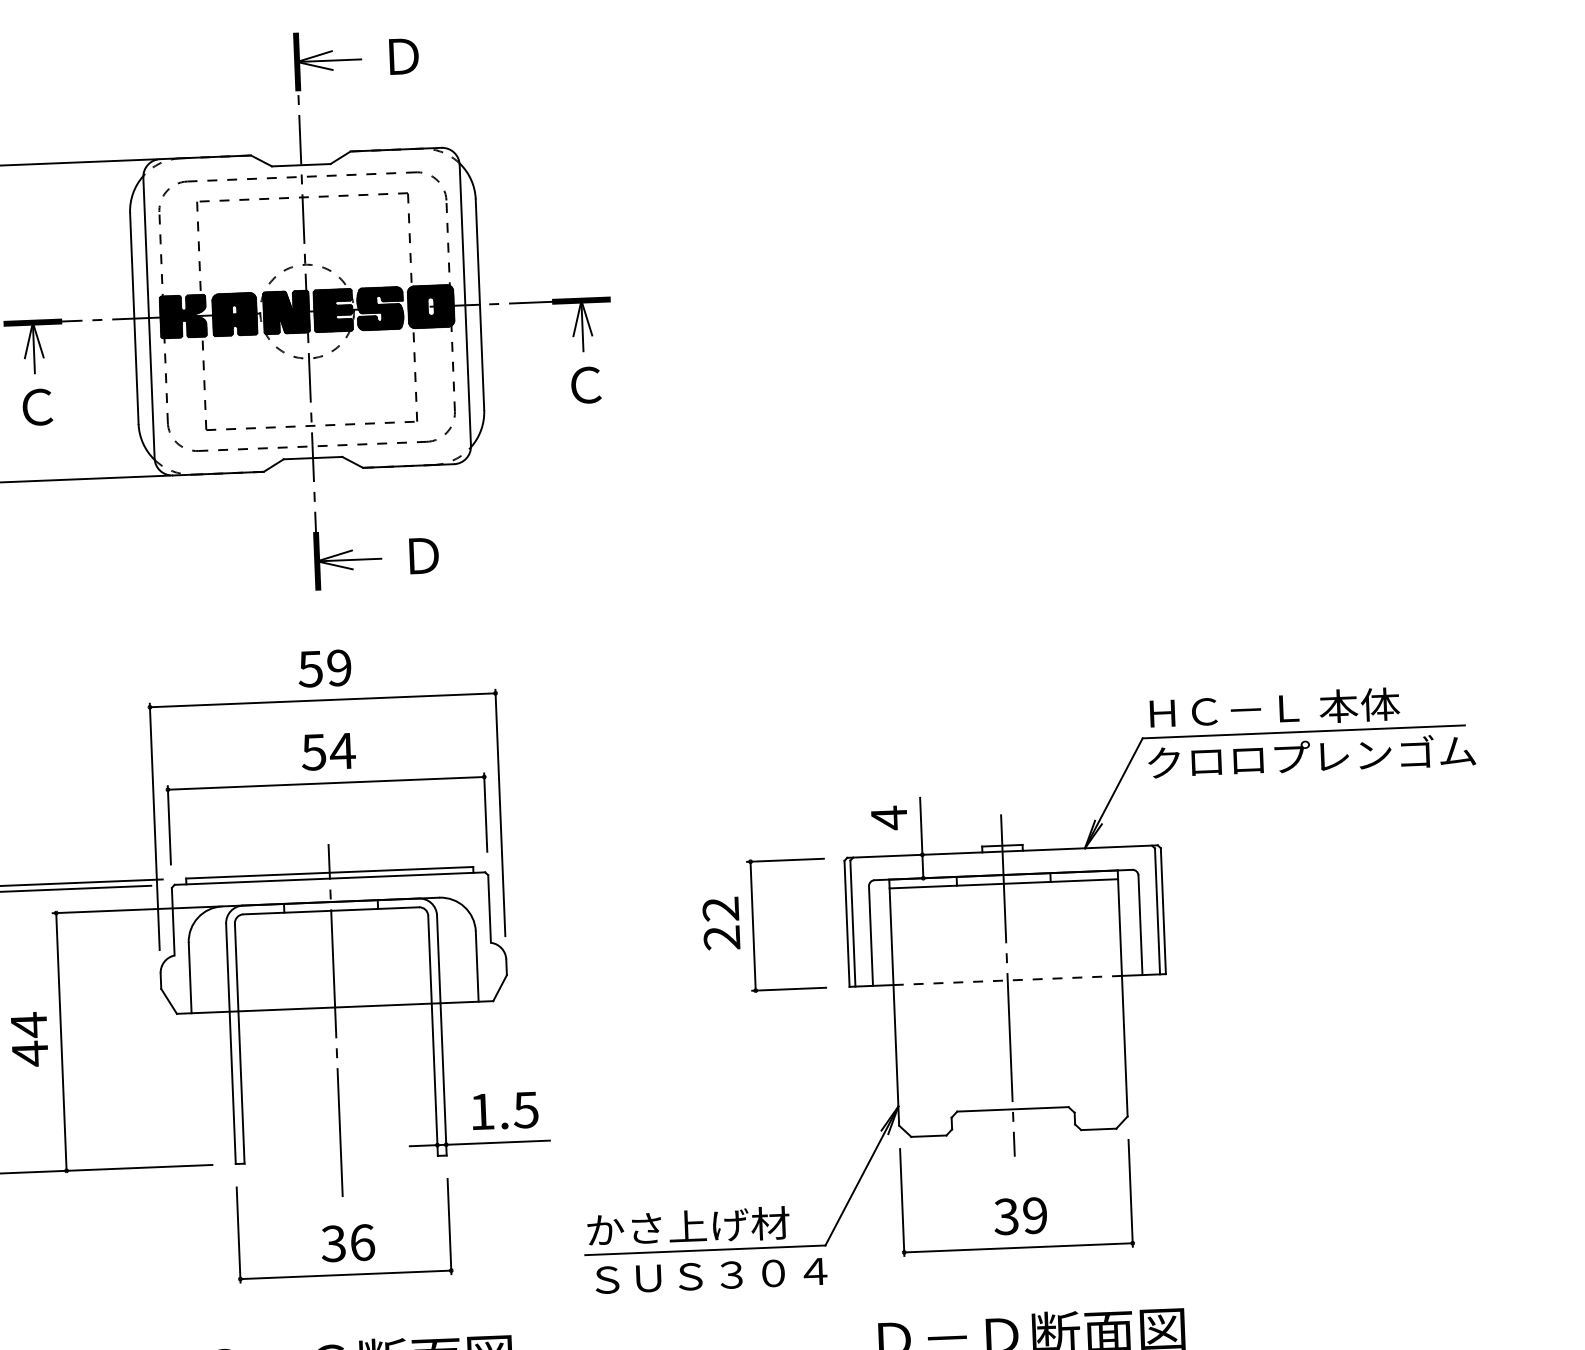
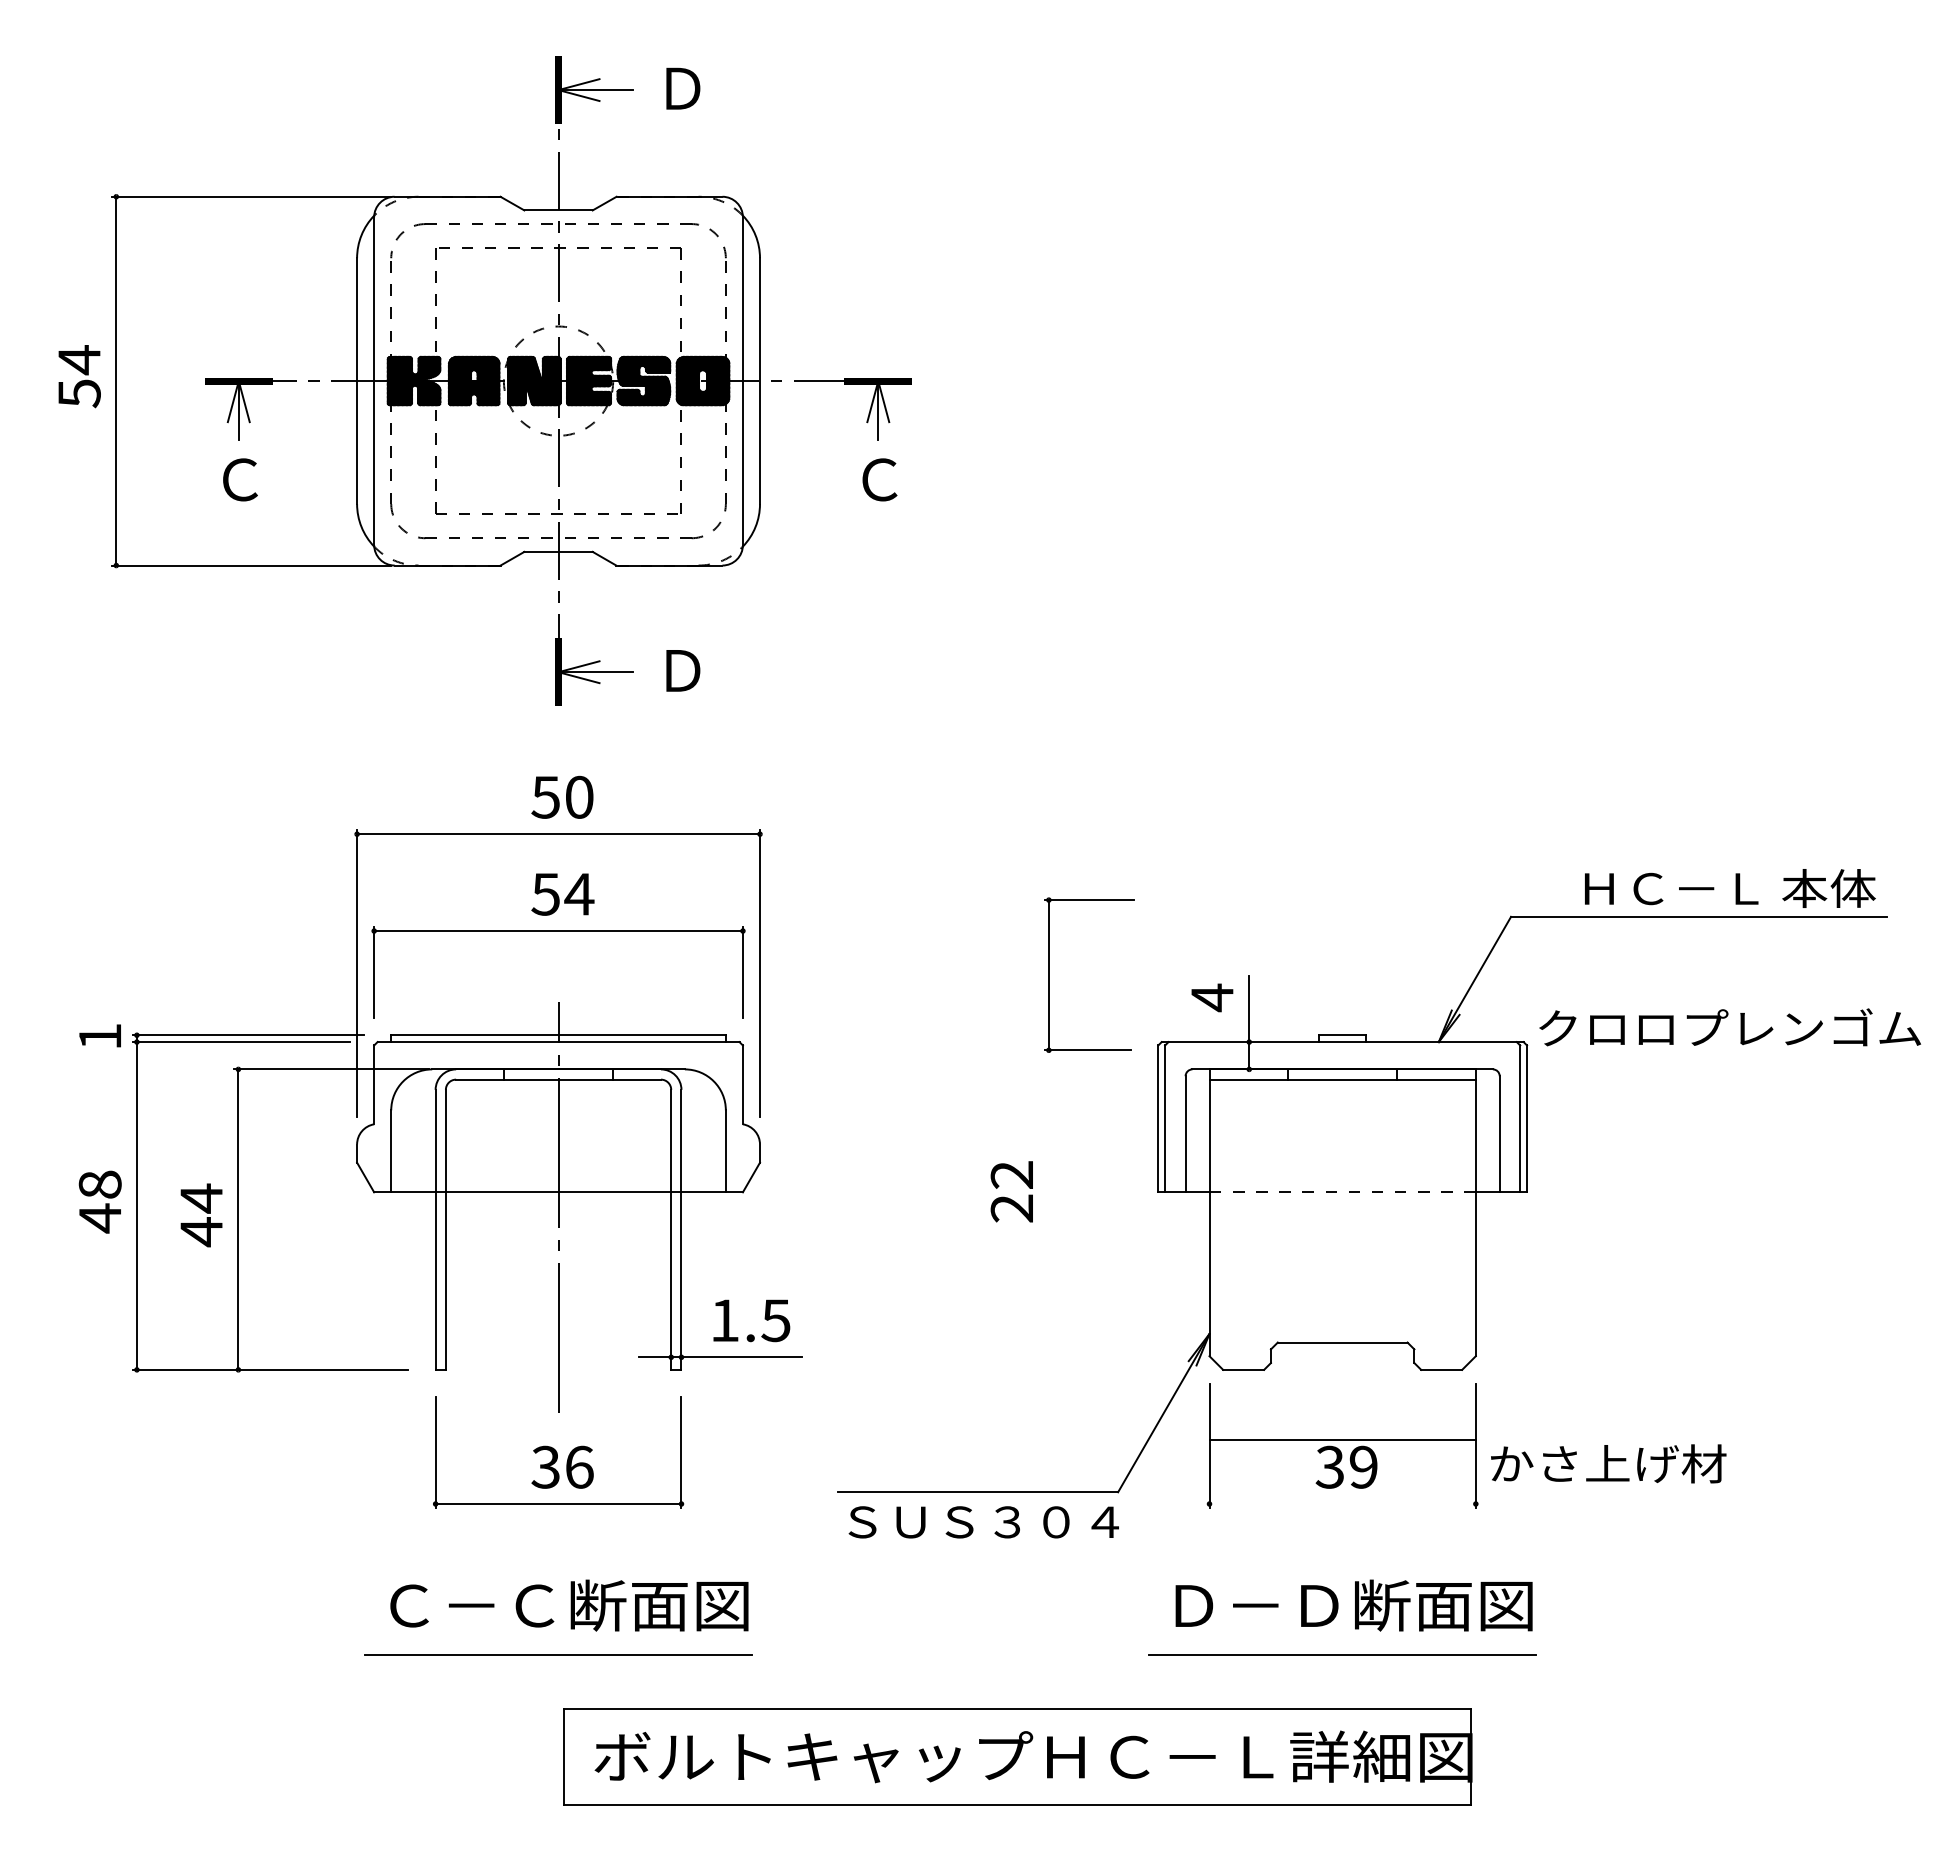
text: (339, 667) -> (579, 796), 59 -> 50
text: (1275, 708) -> (1730, 888), moved
text: (1311, 756) -> (1729, 1027), moved
text: (720, 923) -> (1011, 1191), moved
part: (753, 925) -> (1049, 974), moved
line: (1007, 984) -> (1342, 1197), removed
text: (688, 1226) -> (1608, 1463), moved
line: (1018, 1248) -> (1342, 1440), moved

